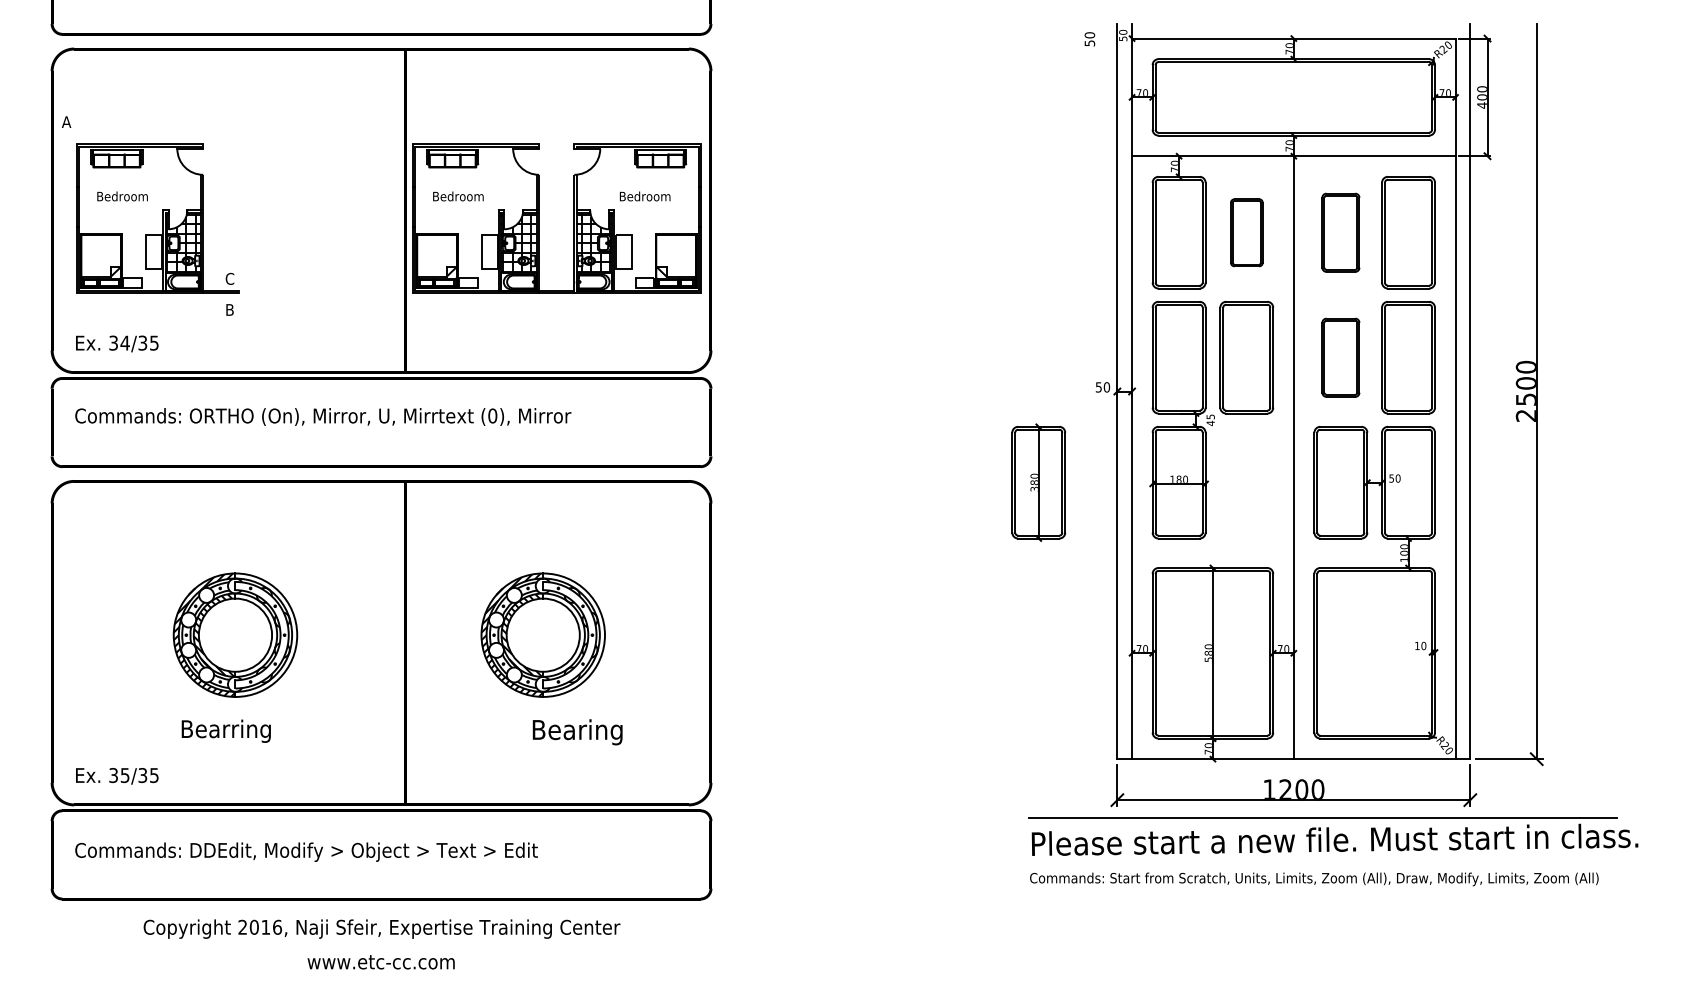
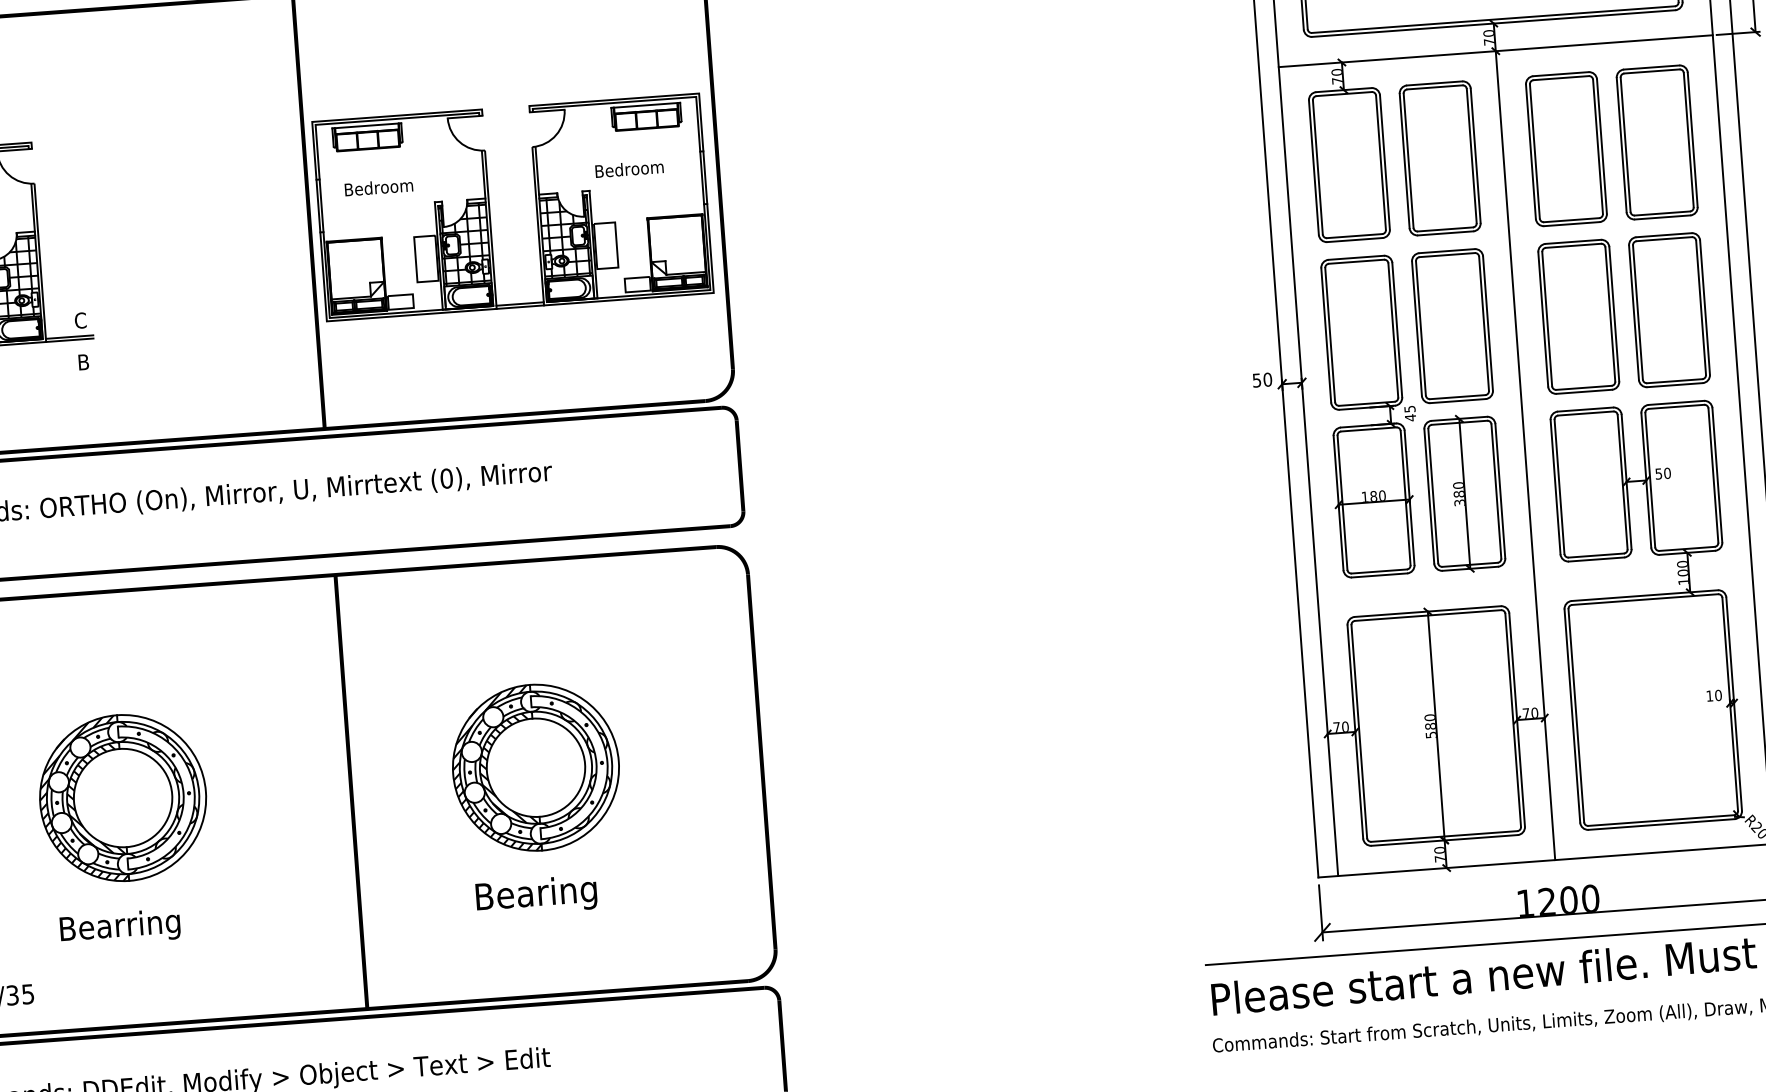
part: (1246, 232) -> (1439, 158), size x1.67
part: (1340, 232) -> (1565, 148), size x1.43
part: (1340, 357) -> (1578, 316), size x1.43
part: (1038, 482) -> (1464, 493), moved
text: (577, 732) -> (536, 896), moved

